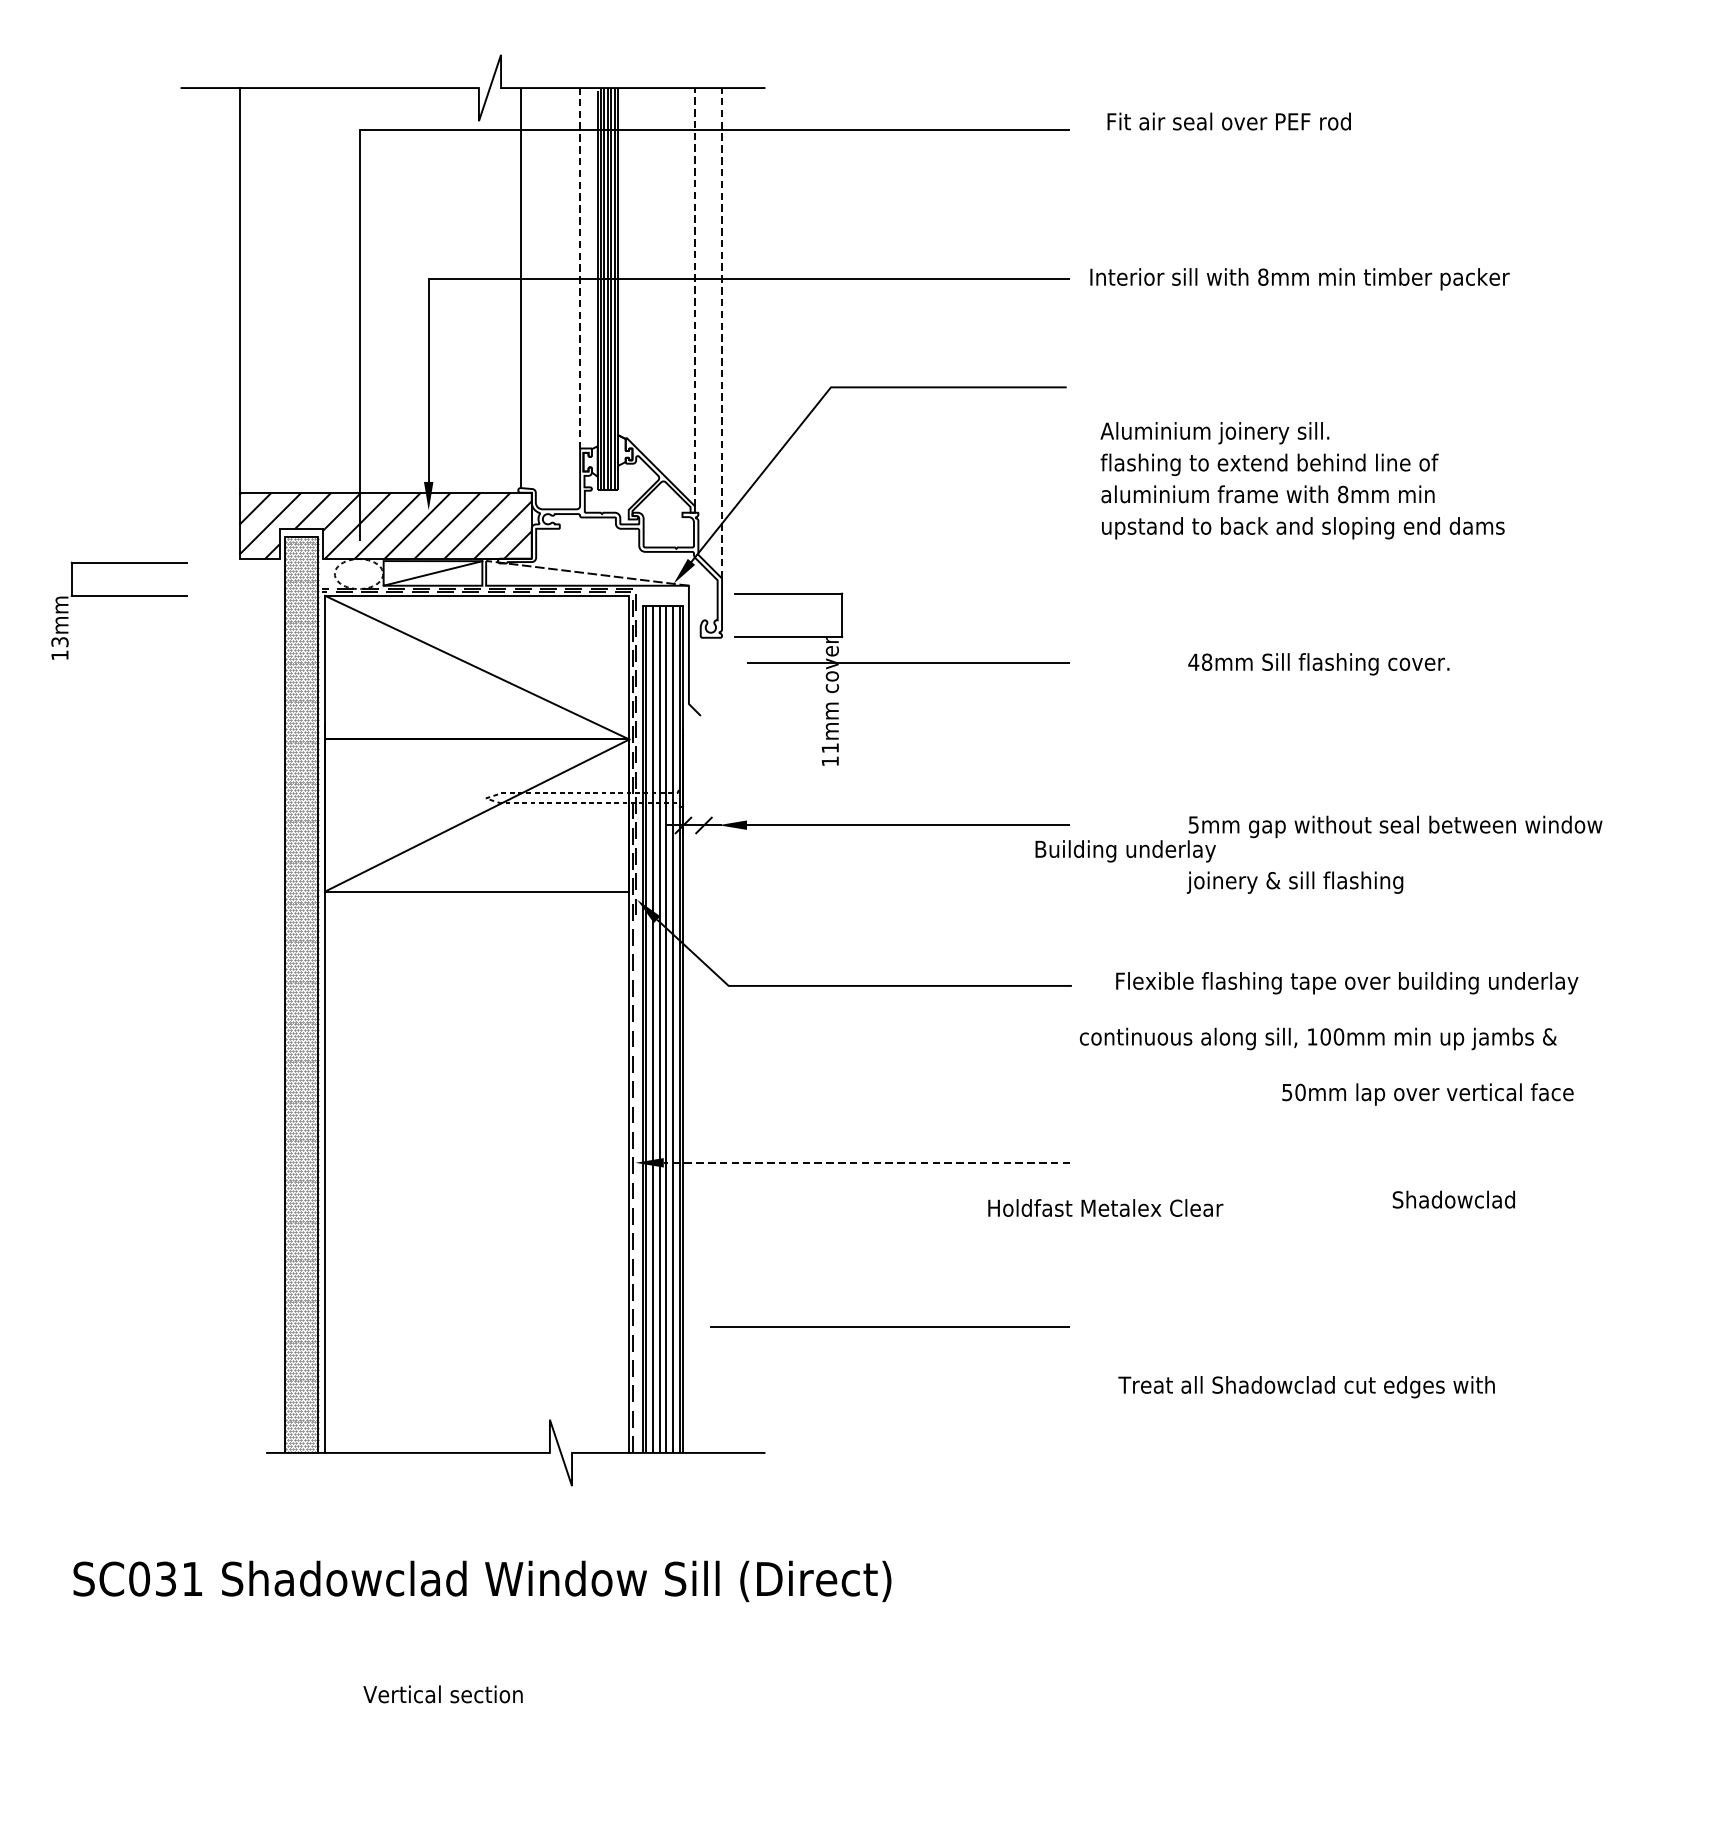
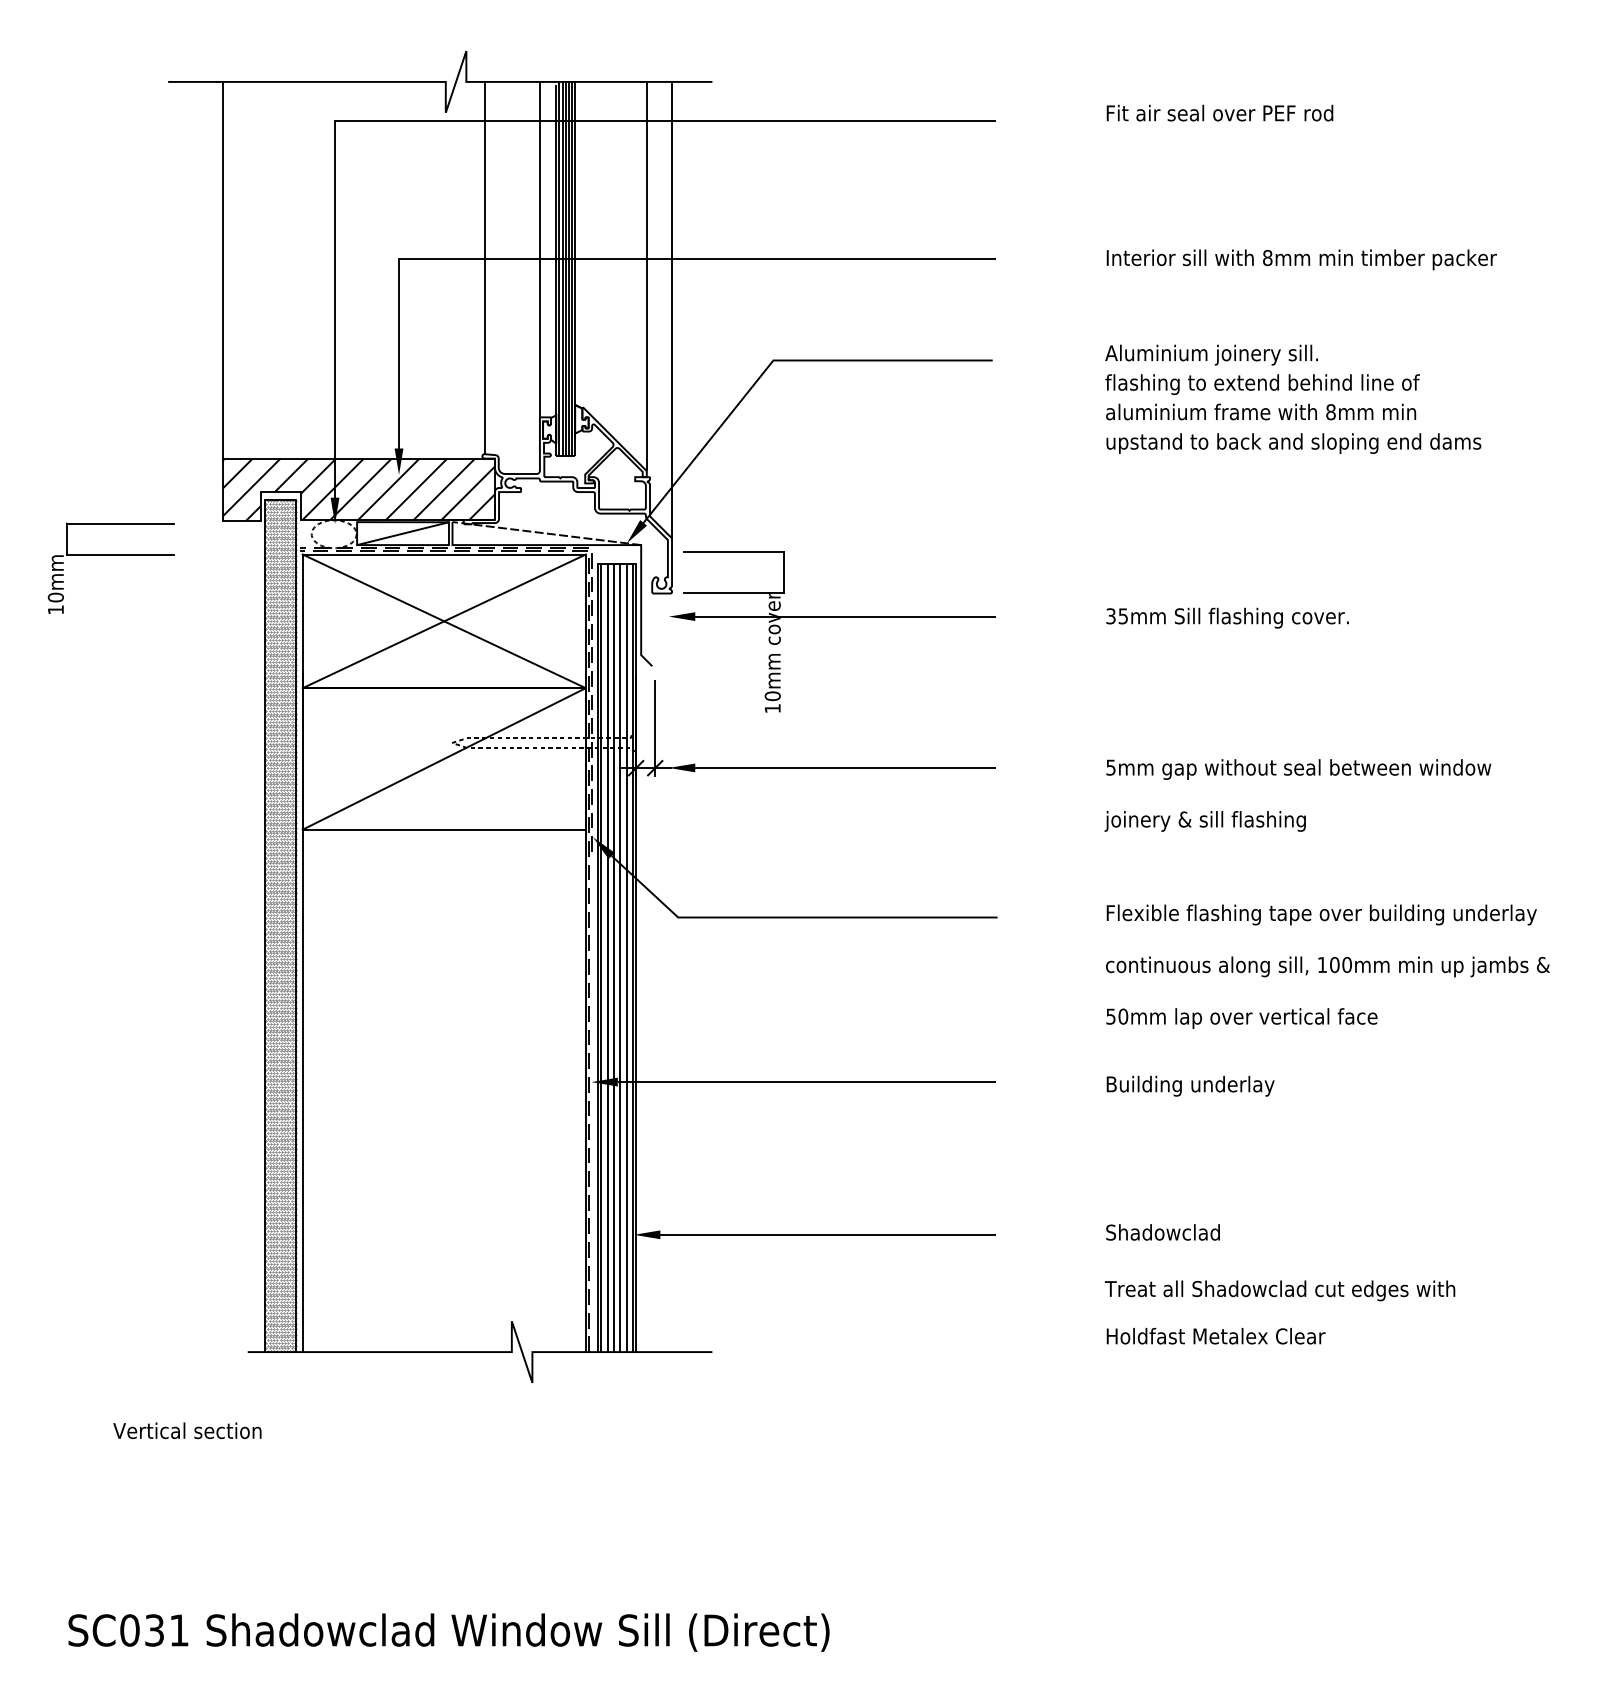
text: (1228, 120) -> (1219, 112), moved
line: (579, 268) -> (539, 249), dashed -> solid
text: (1299, 278) -> (1301, 259), moved
line: (694, 297) -> (646, 276), dashed -> solid
line: (721, 332) -> (671, 309), dashed -> solid
text: (1302, 479) -> (1293, 398), moved
fill: (359, 548) -> (334, 510), added
text: (59, 642) -> (55, 597), 13mm -> 10mm
fill: (732, 662) -> (681, 616), added
text: (1199, 662) -> (1116, 616), 48mm -> 35mm
line: (476, 667) -> (443, 621), added
text: (830, 748) -> (772, 696), 11mm -> 10mm
line: (704, 782) -> (655, 728), added
text: (1125, 850) -> (1190, 1085), moved
text: (1346, 982) -> (1321, 914), moved
text: (1317, 1038) -> (1327, 966), moved
text: (1427, 1094) -> (1241, 1018), moved
line: (866, 1163) -> (806, 1082), dashed -> solid
text: (1453, 1199) -> (1162, 1232), moved
text: (1105, 1208) -> (1215, 1336), moved
fill: (694, 1326) -> (646, 1234), added
text: (1306, 1386) -> (1279, 1290), moved
text: (481, 1581) -> (448, 1632), moved
text: (443, 1694) -> (187, 1430), moved

